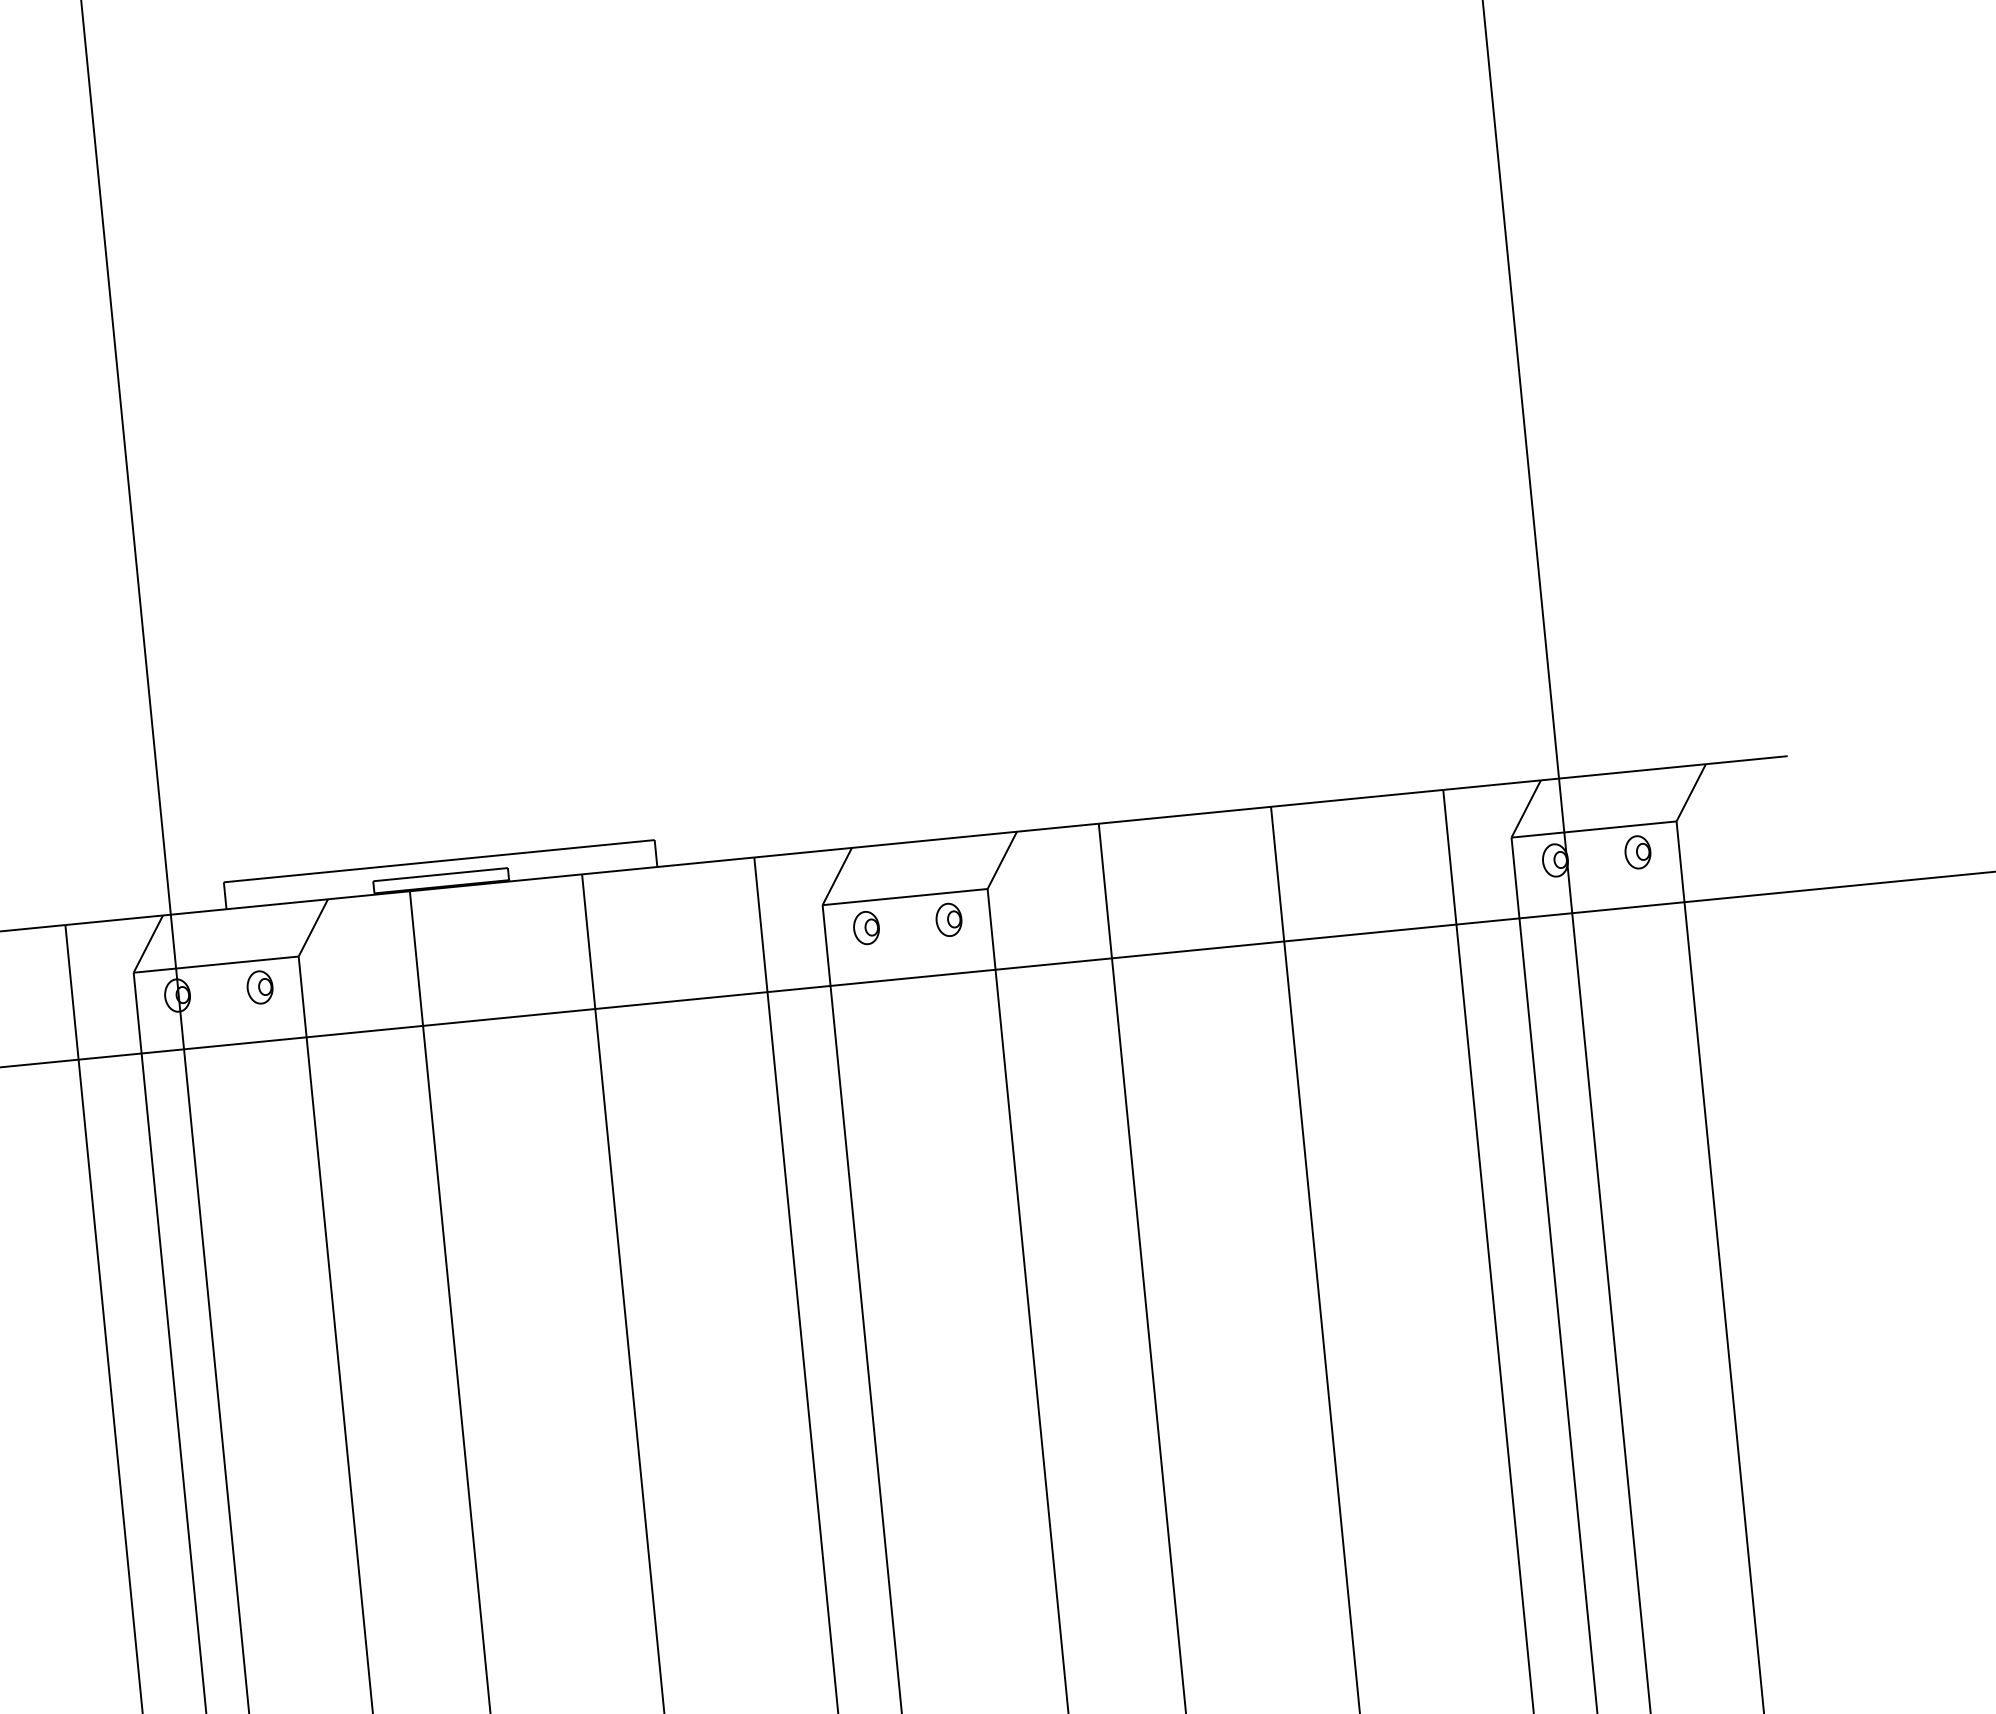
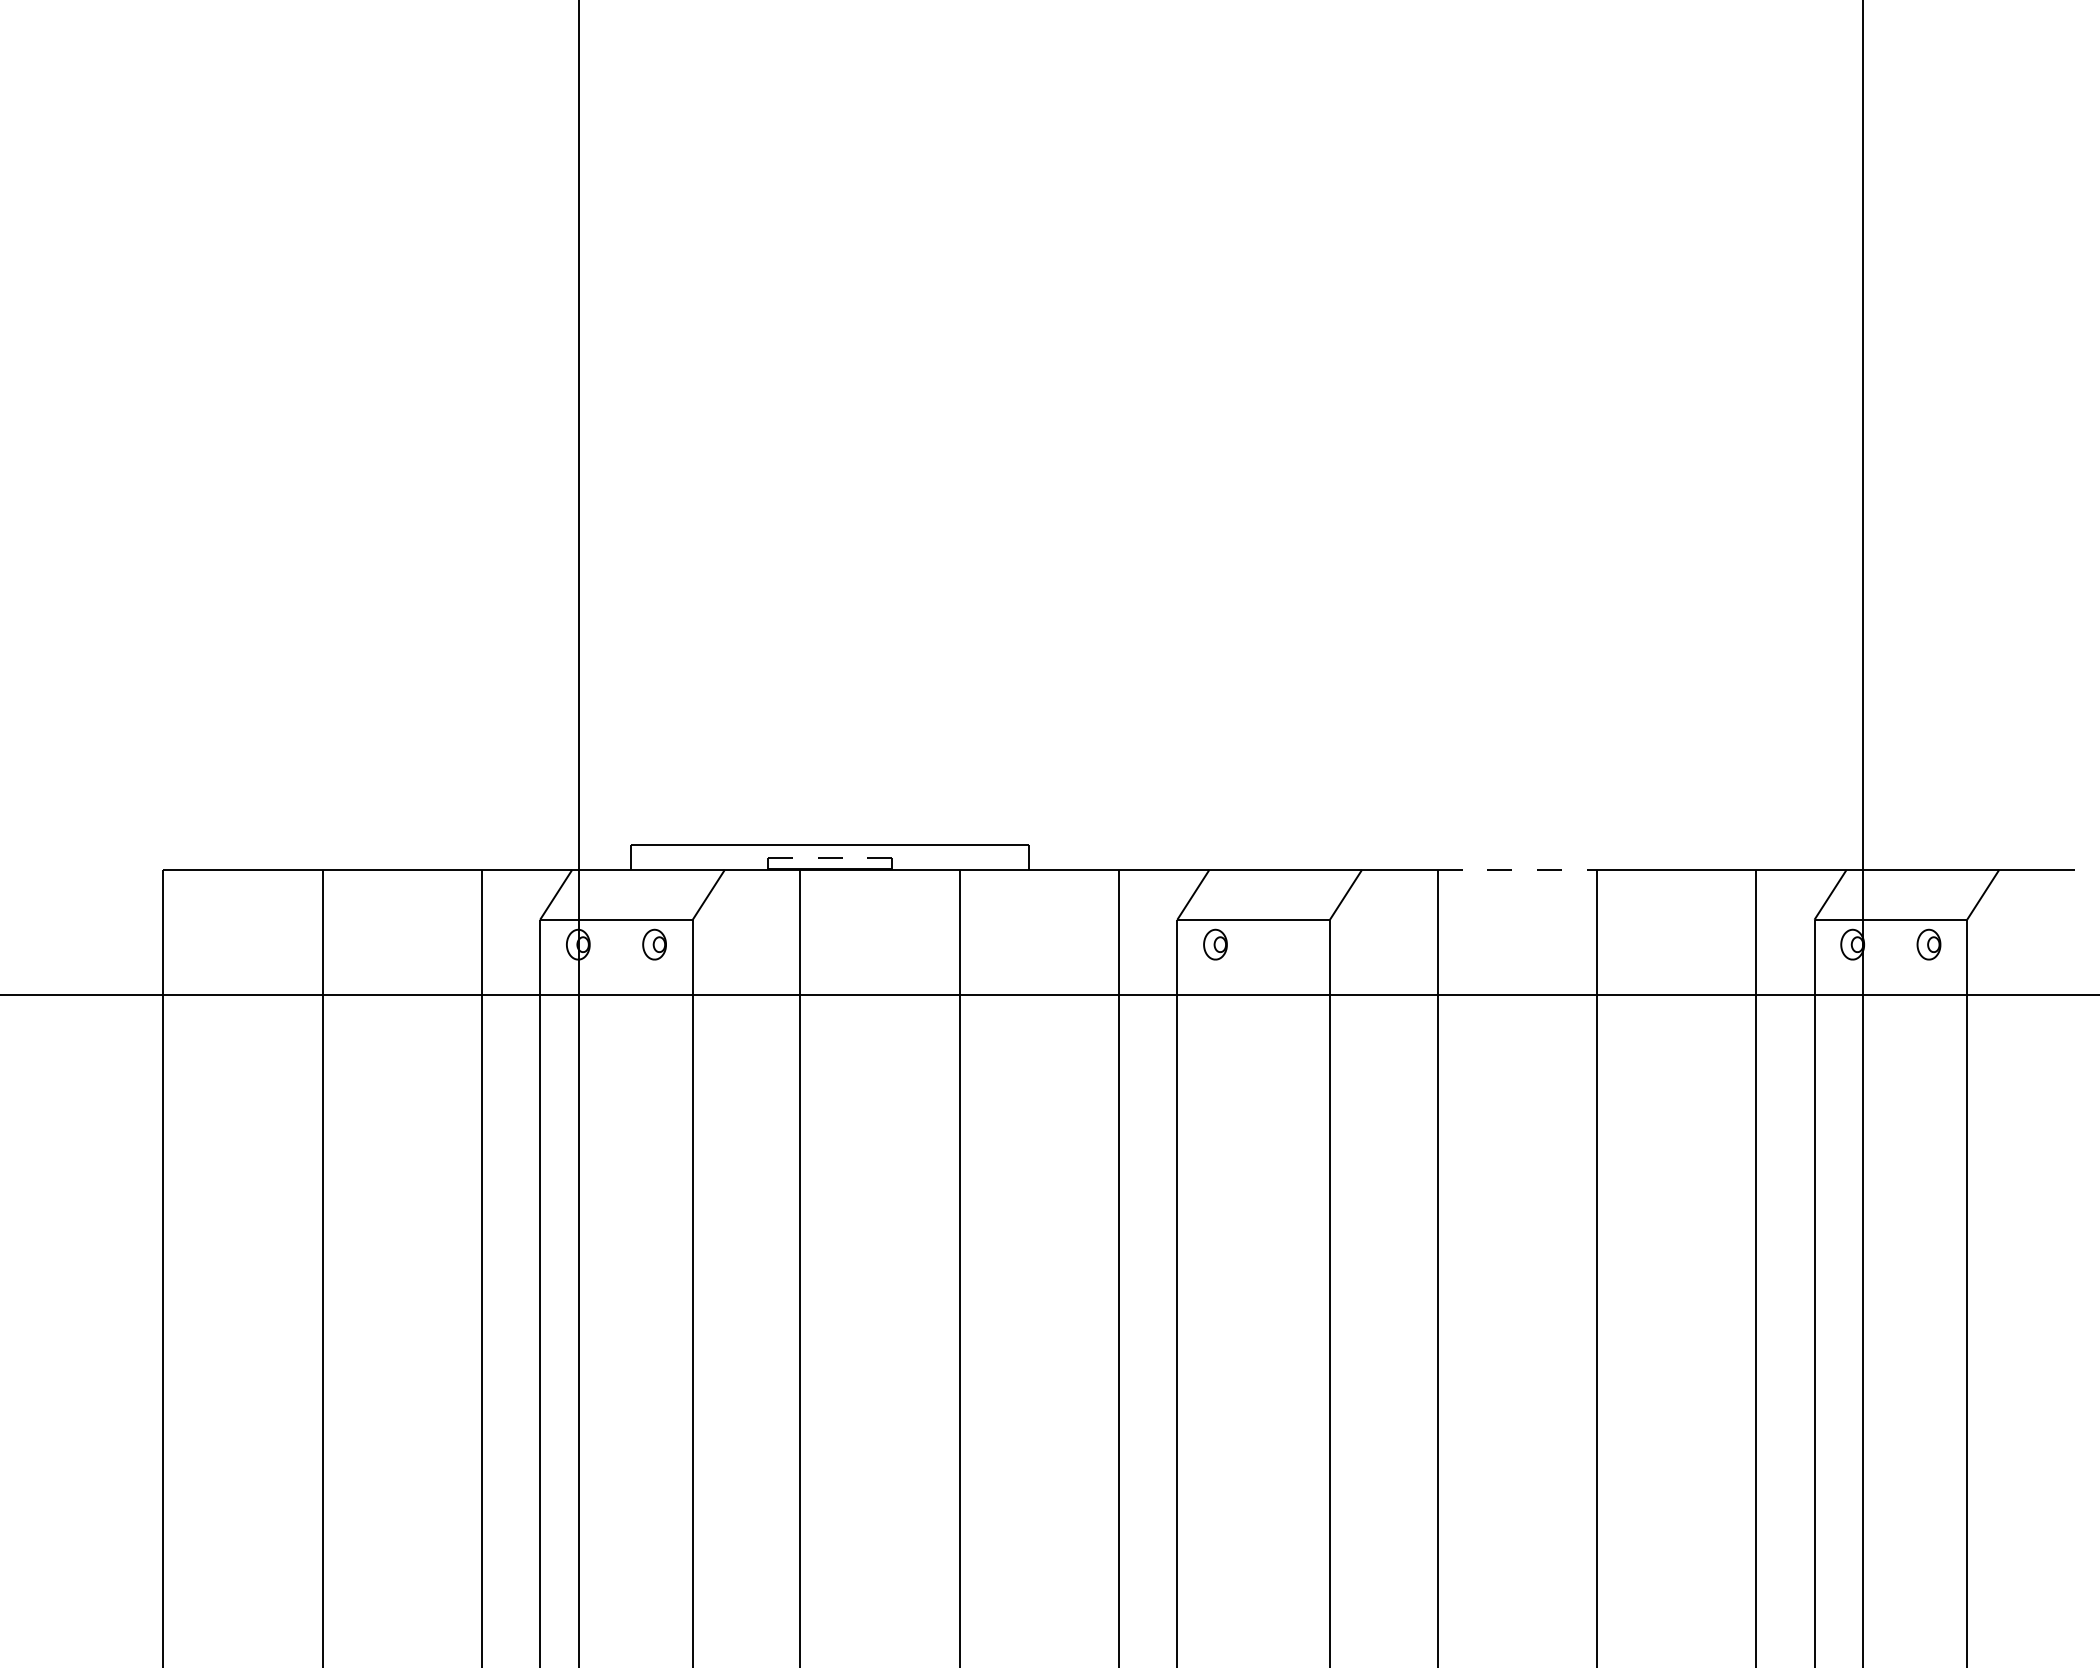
line: (1185, 815) -> (1517, 870), solid -> dashed
line: (441, 874) -> (830, 857), solid -> dashed
part: (948, 919) -> (1291, 944), removed

